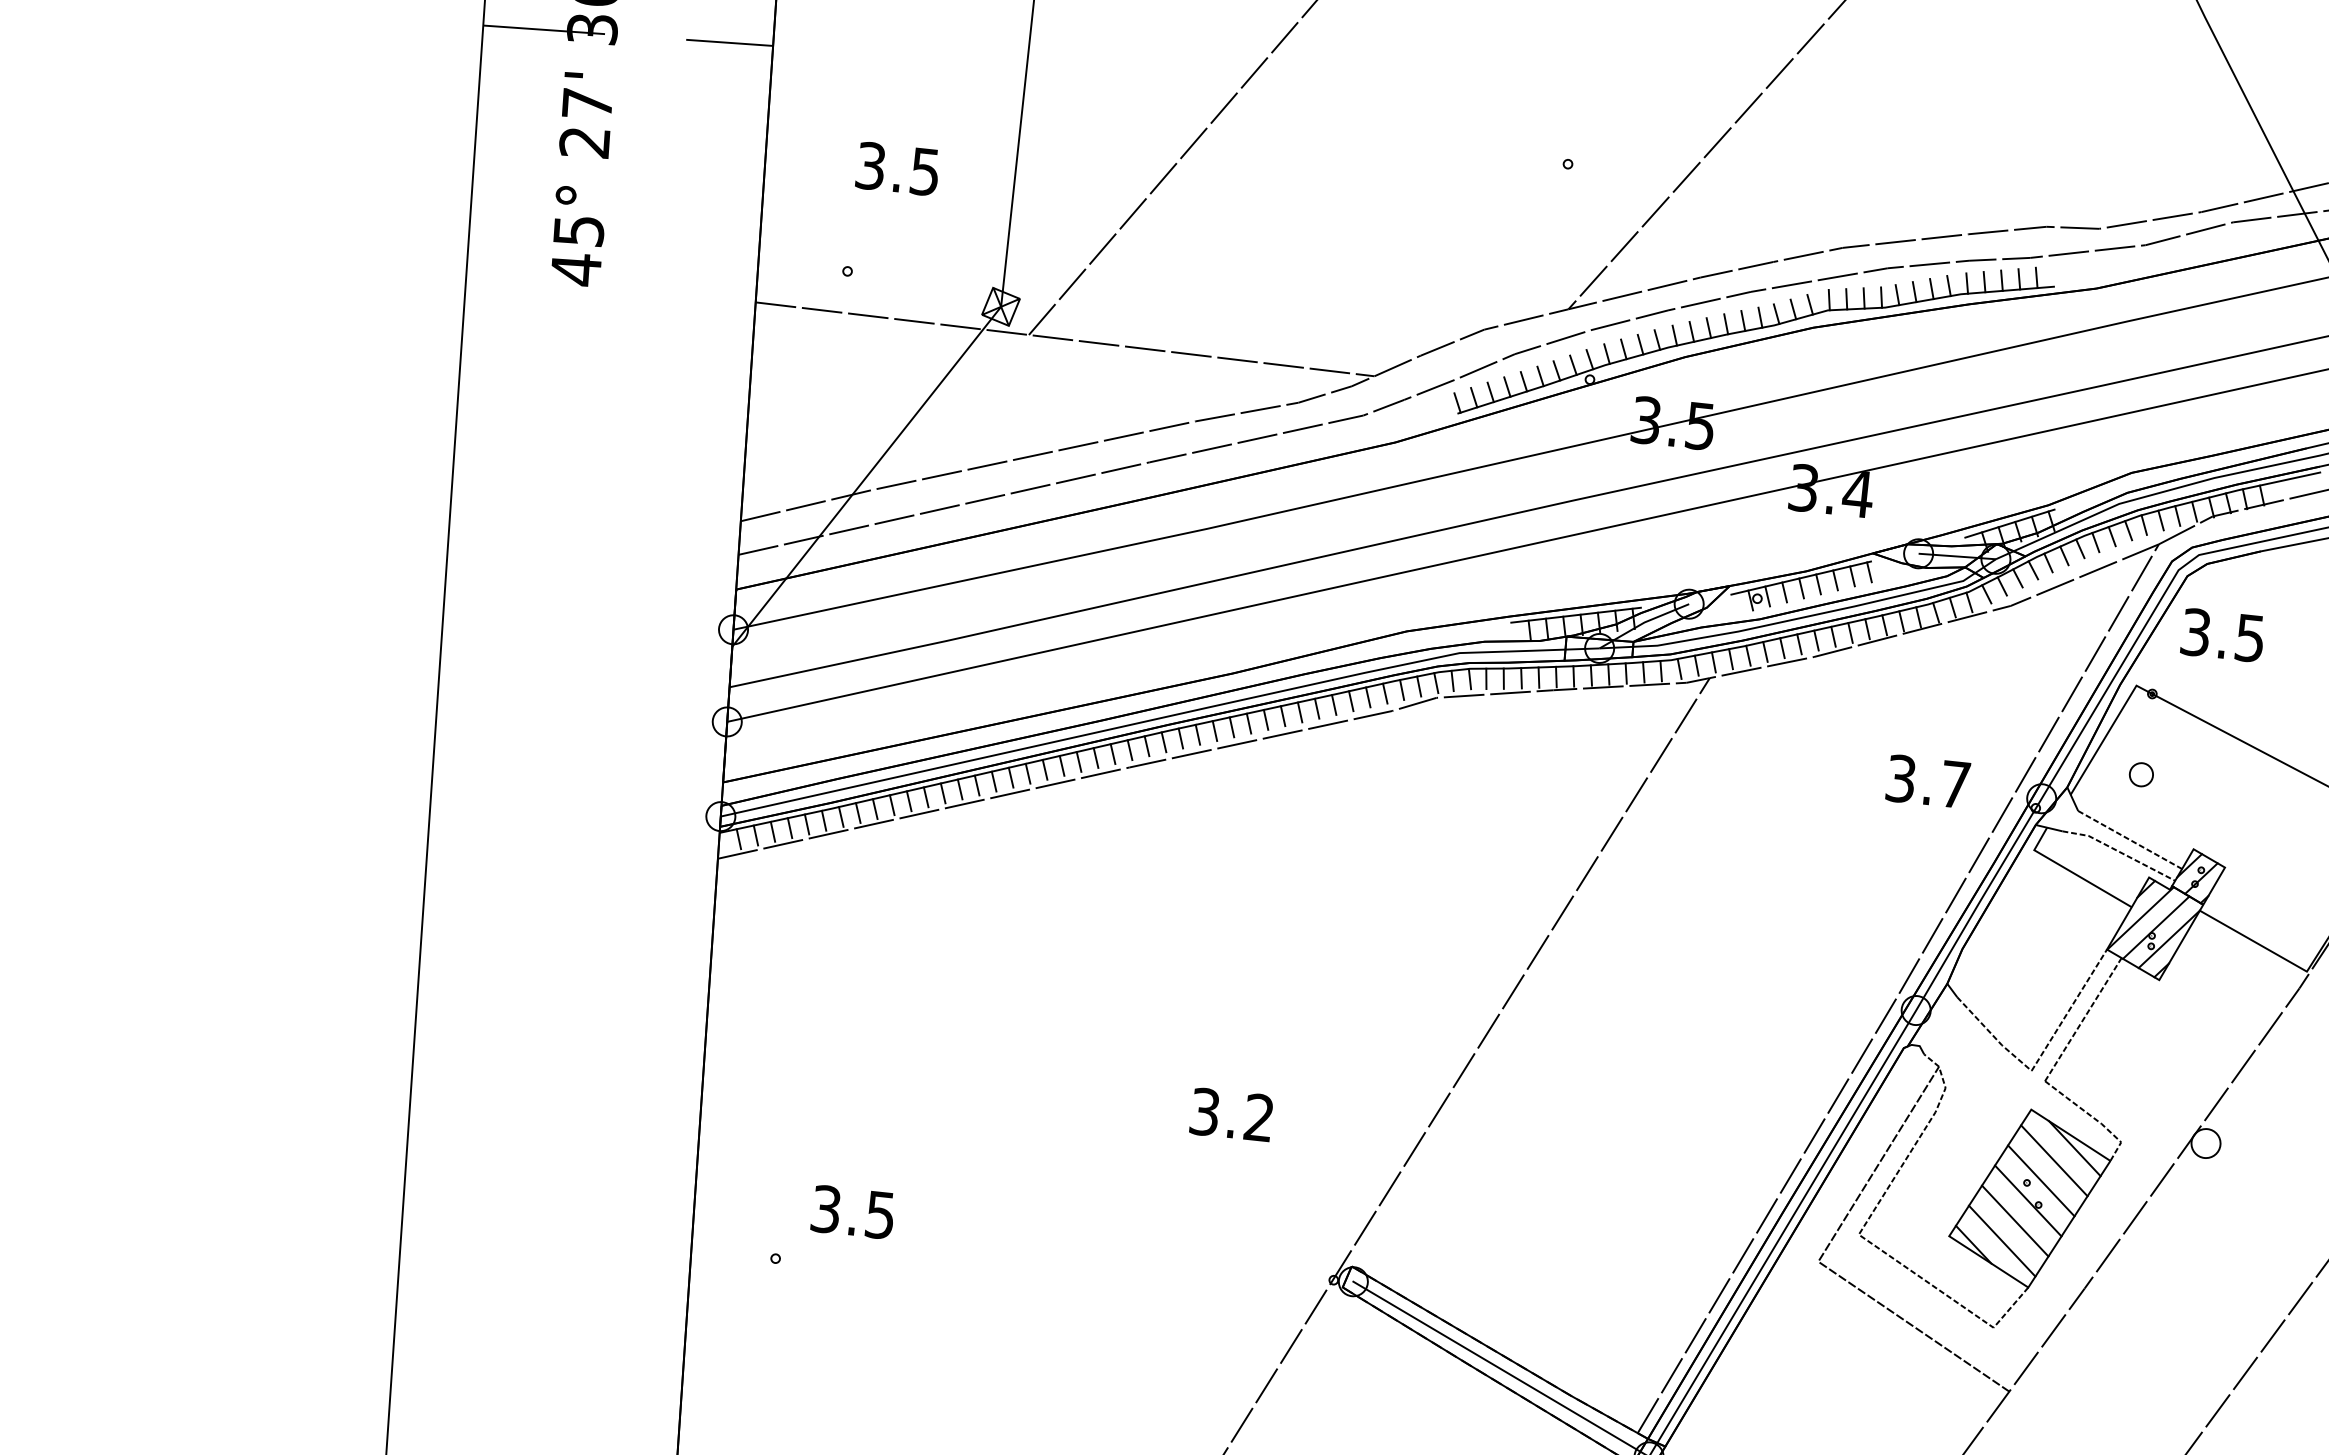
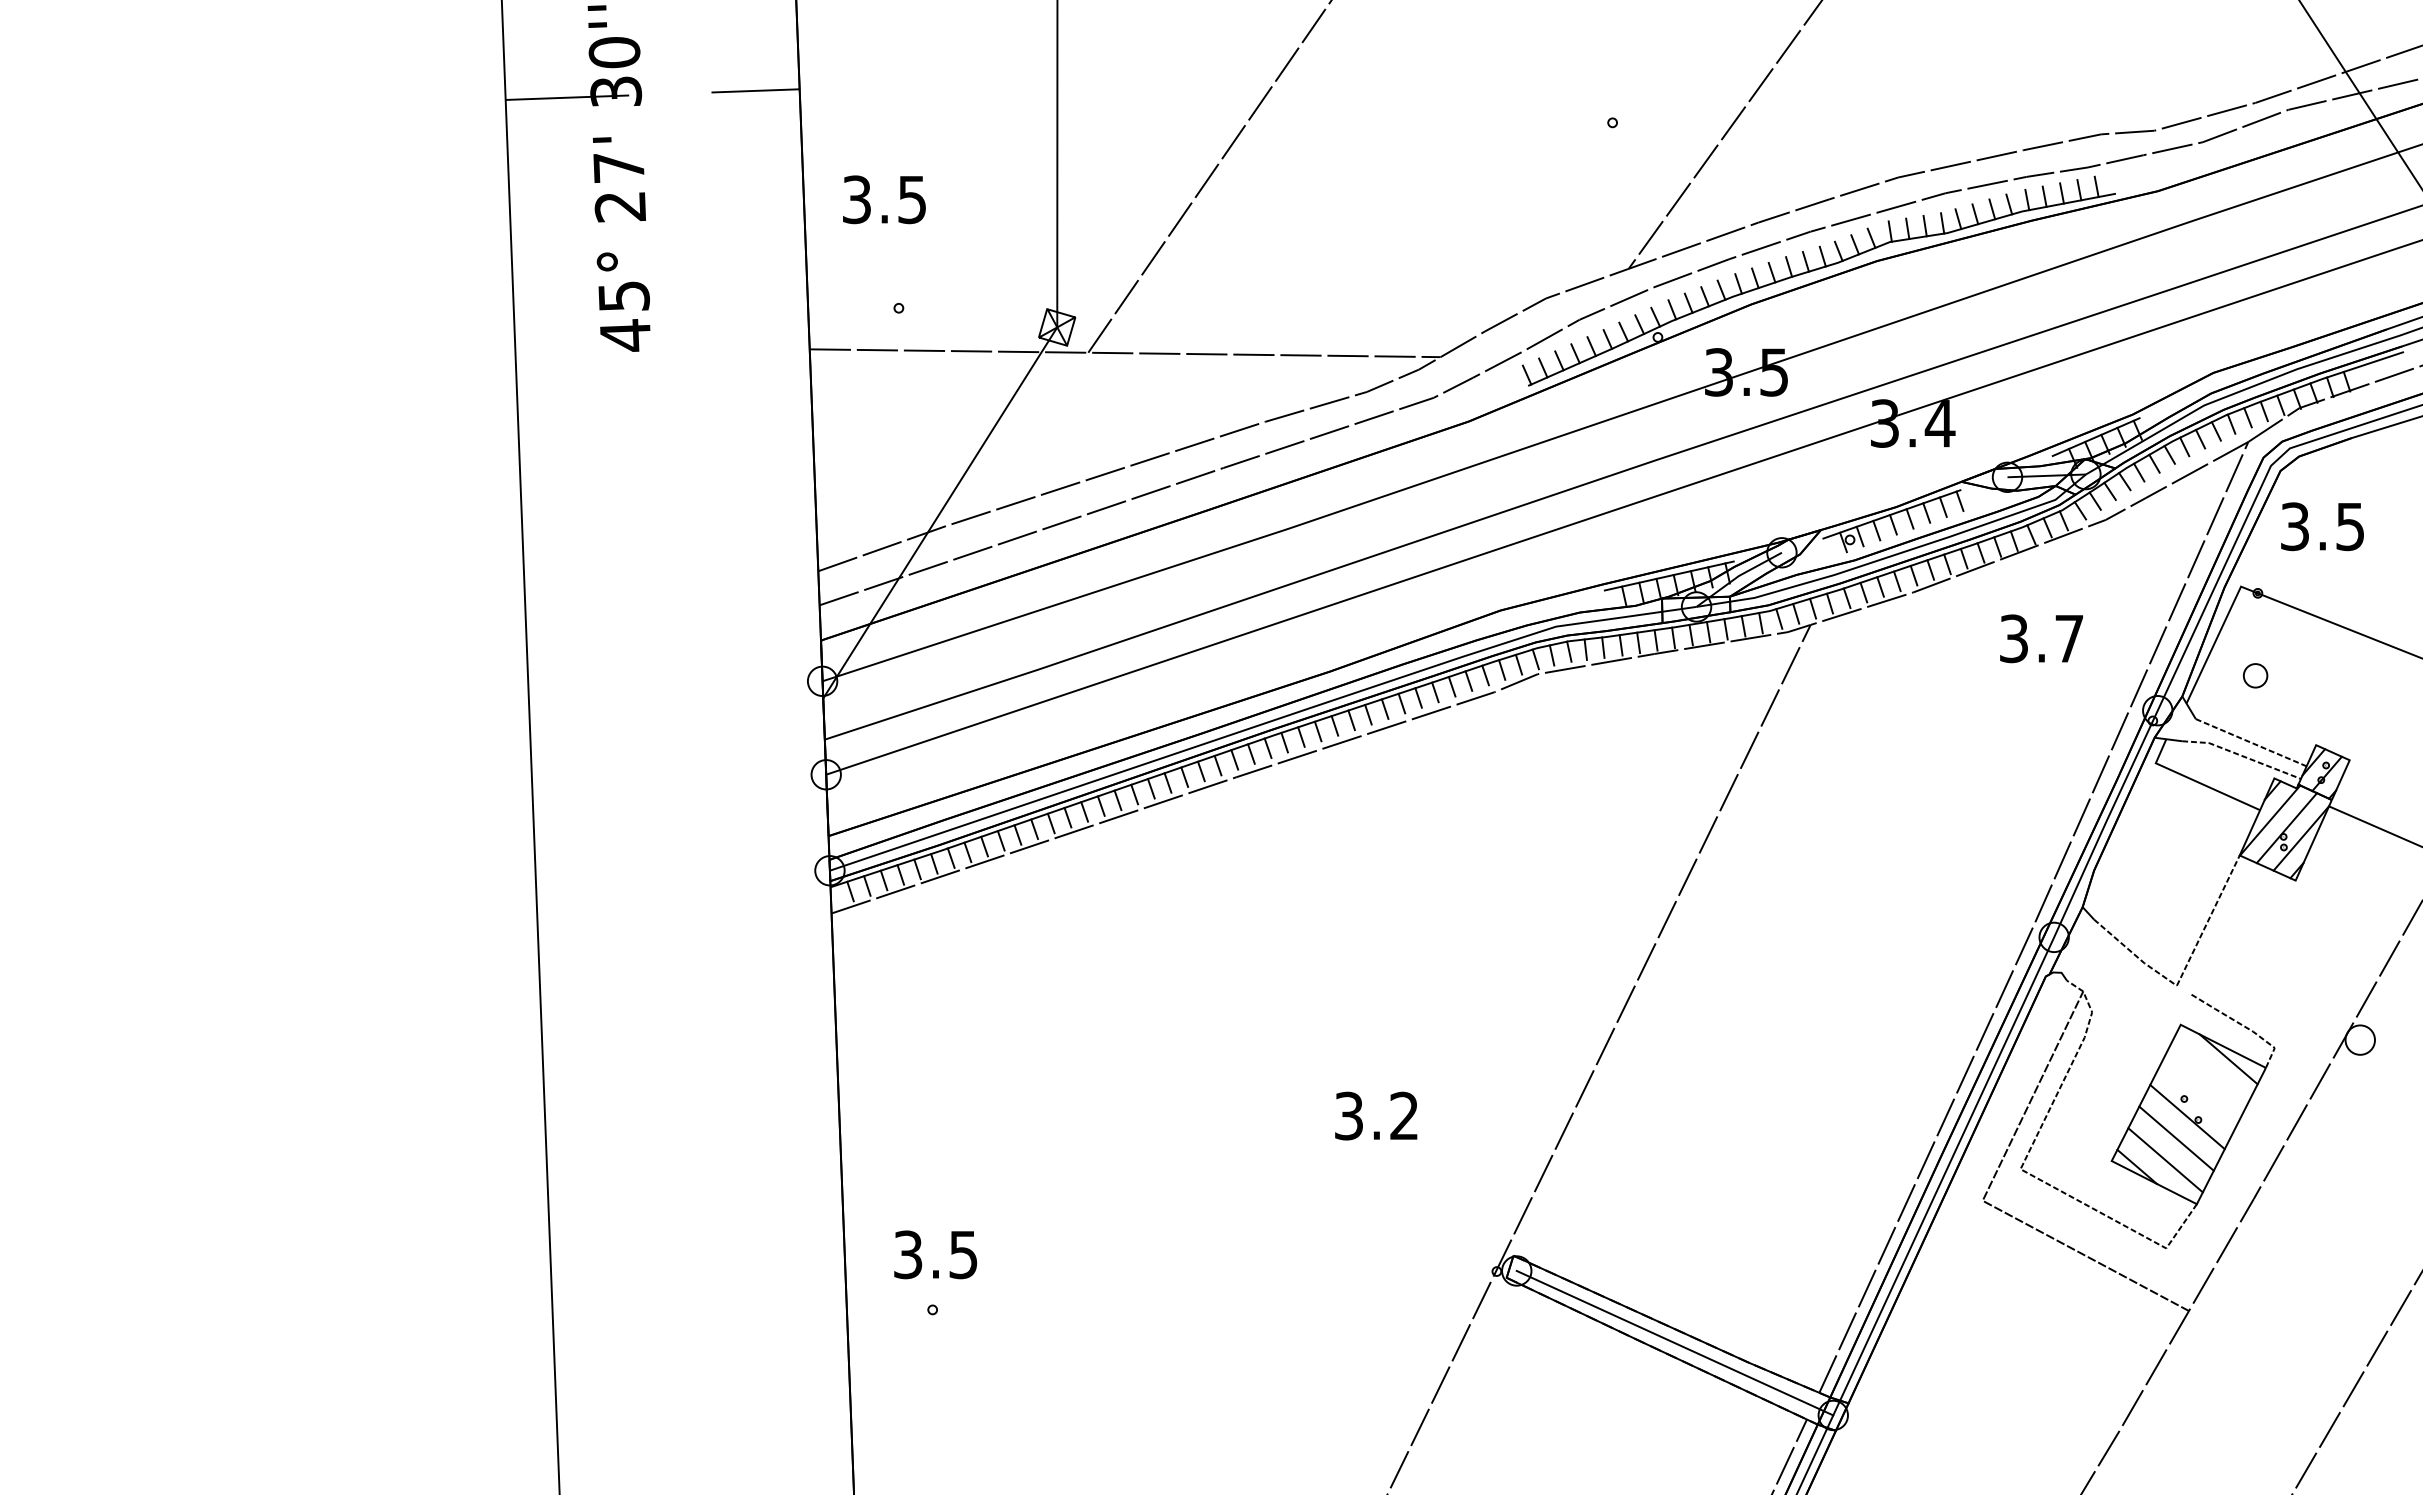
text: (897, 168) -> (884, 199), moved
text: (1928, 781) -> (2041, 638), moved
line: (2083, 1019) -> (2223, 928), removed
line: (2054, 1160) -> (2209, 1073), removed
line: (2041, 1180) -> (2198, 1095), removed
text: (852, 1211) -> (935, 1254), moved

